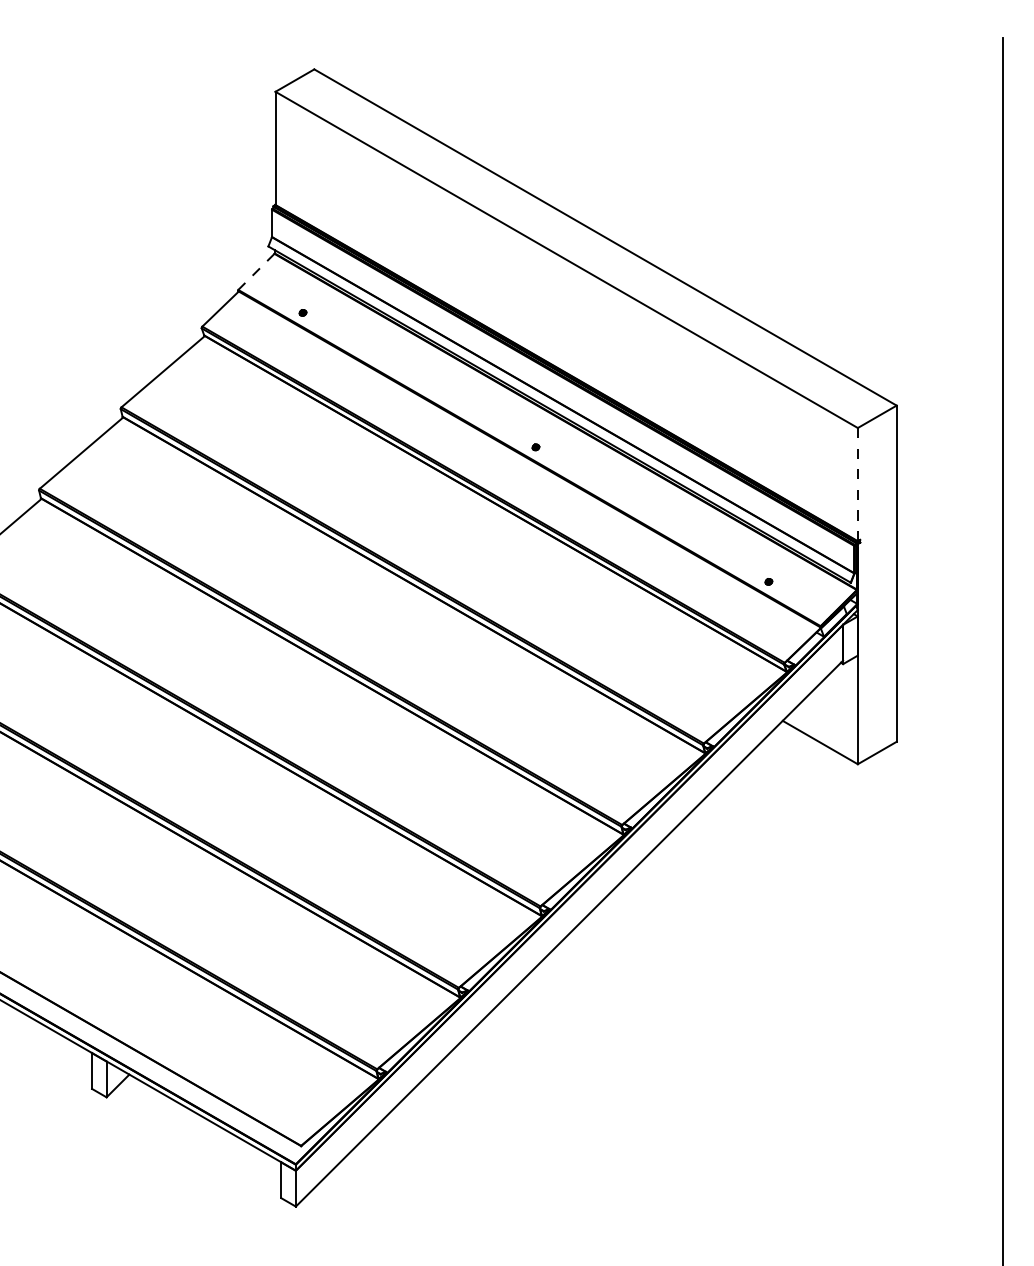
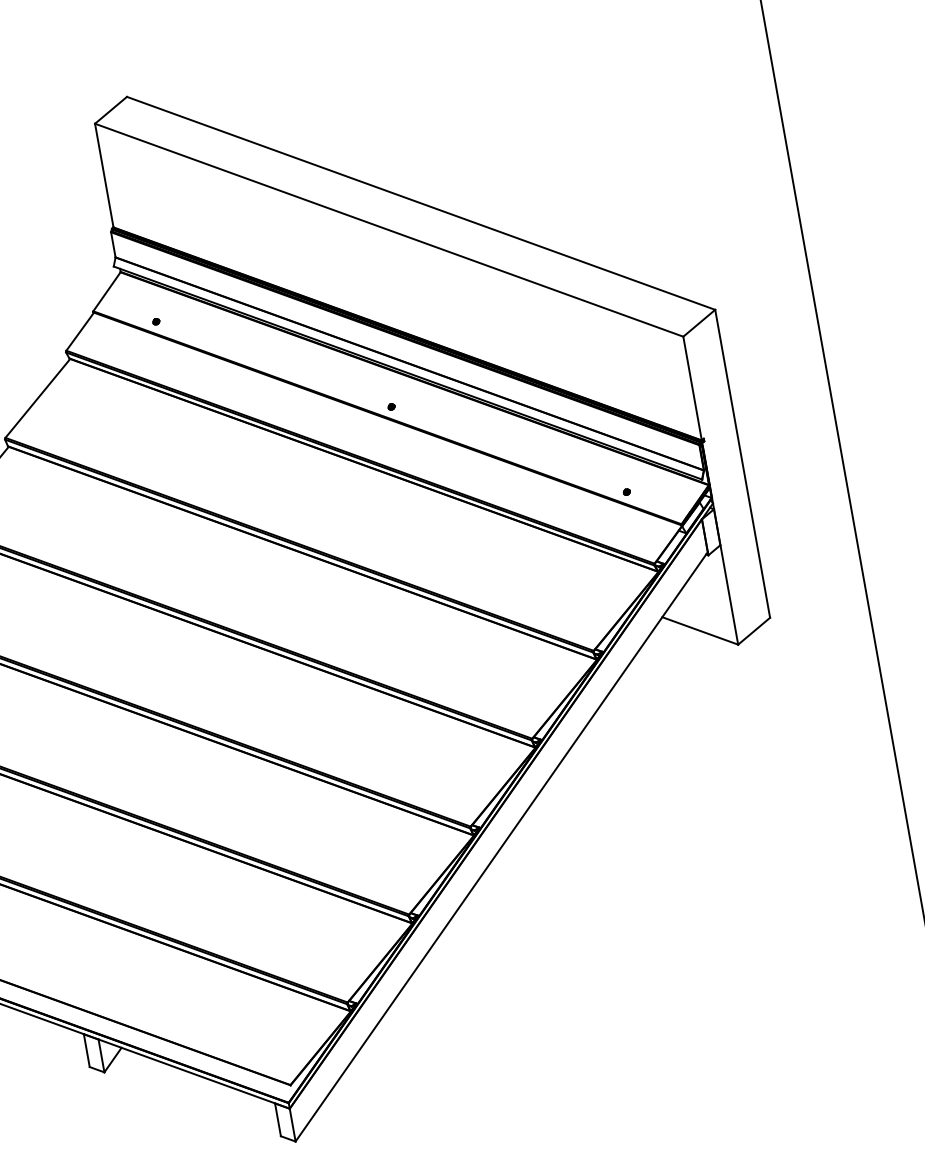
line: (256, 271) -> (106, 291), dashed -> solid
line: (857, 484) -> (692, 388), dashed -> solid

